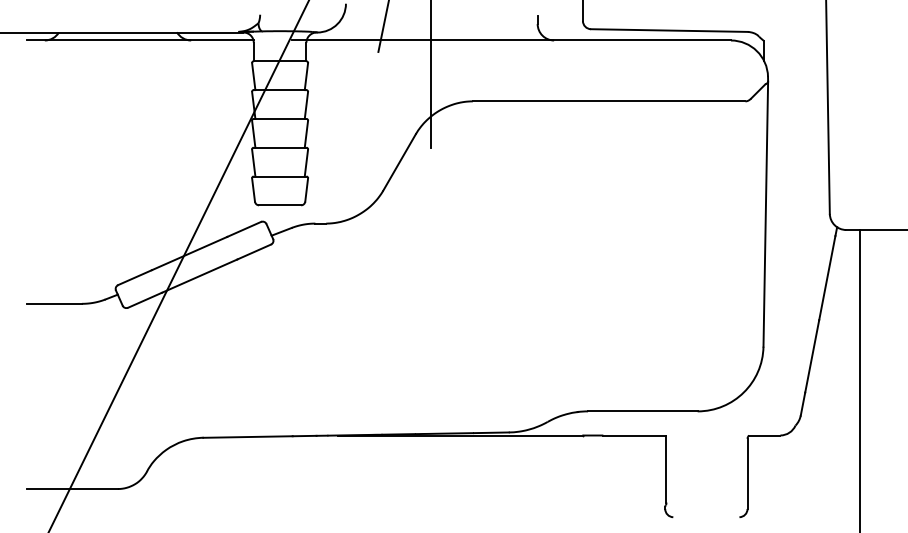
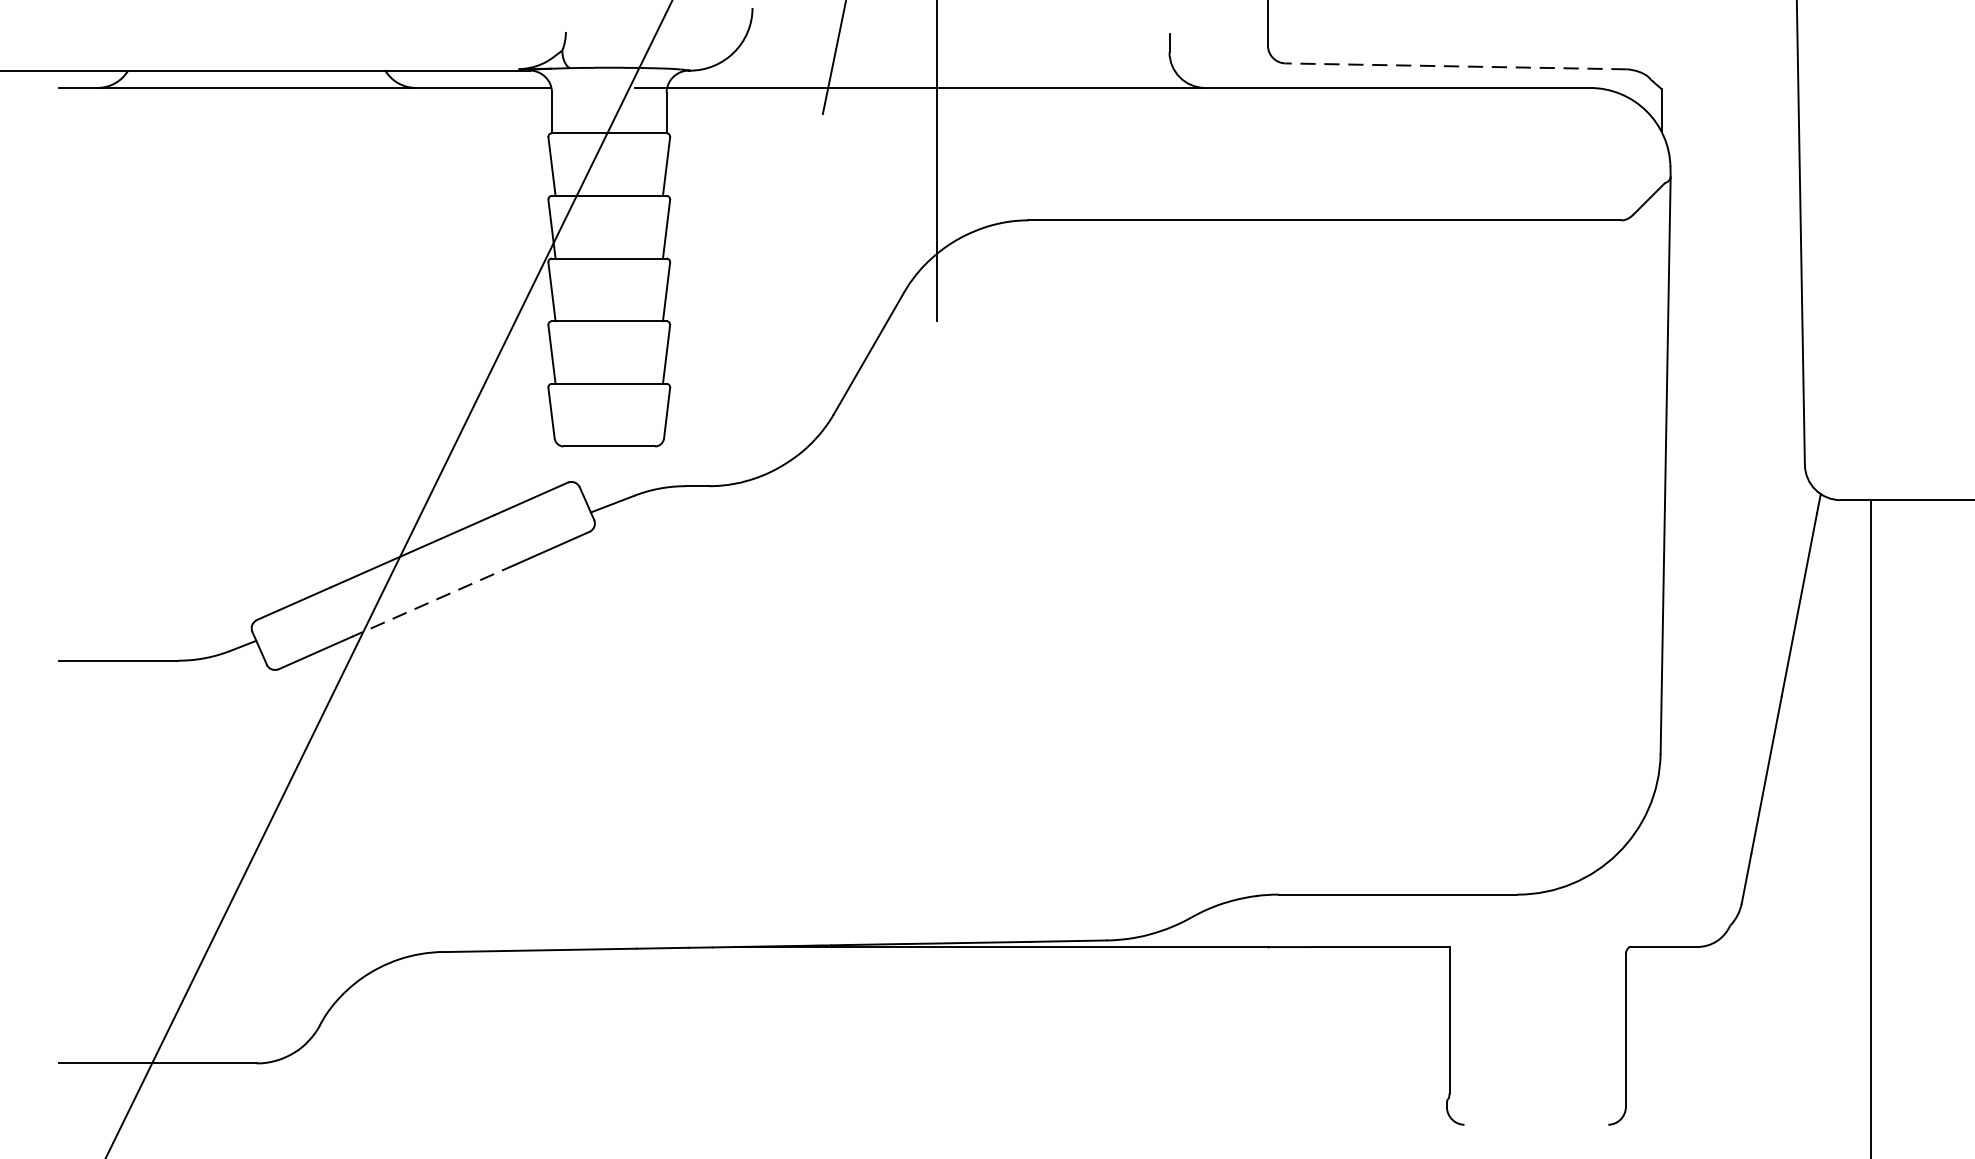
line: (668, 30) -> (1454, 66), solid -> dashed
line: (199, 276) -> (433, 601), solid -> dashed

